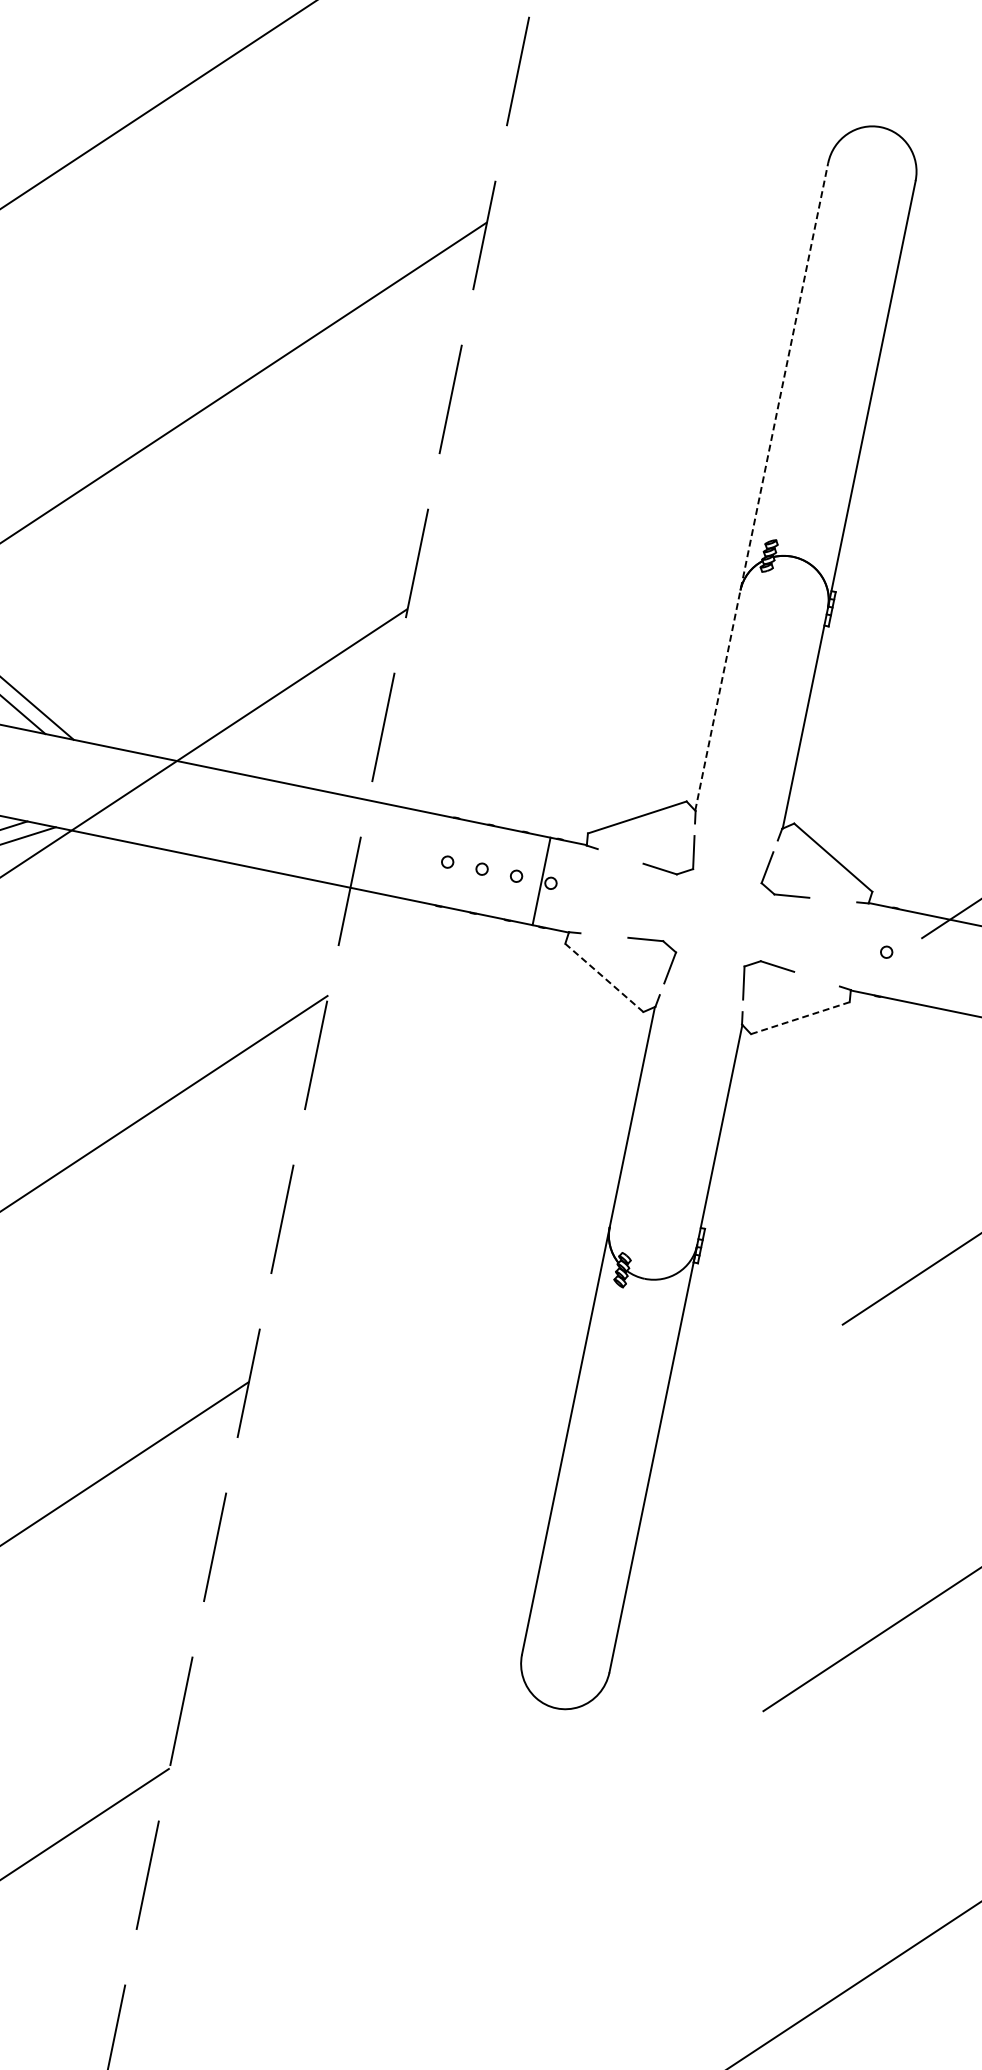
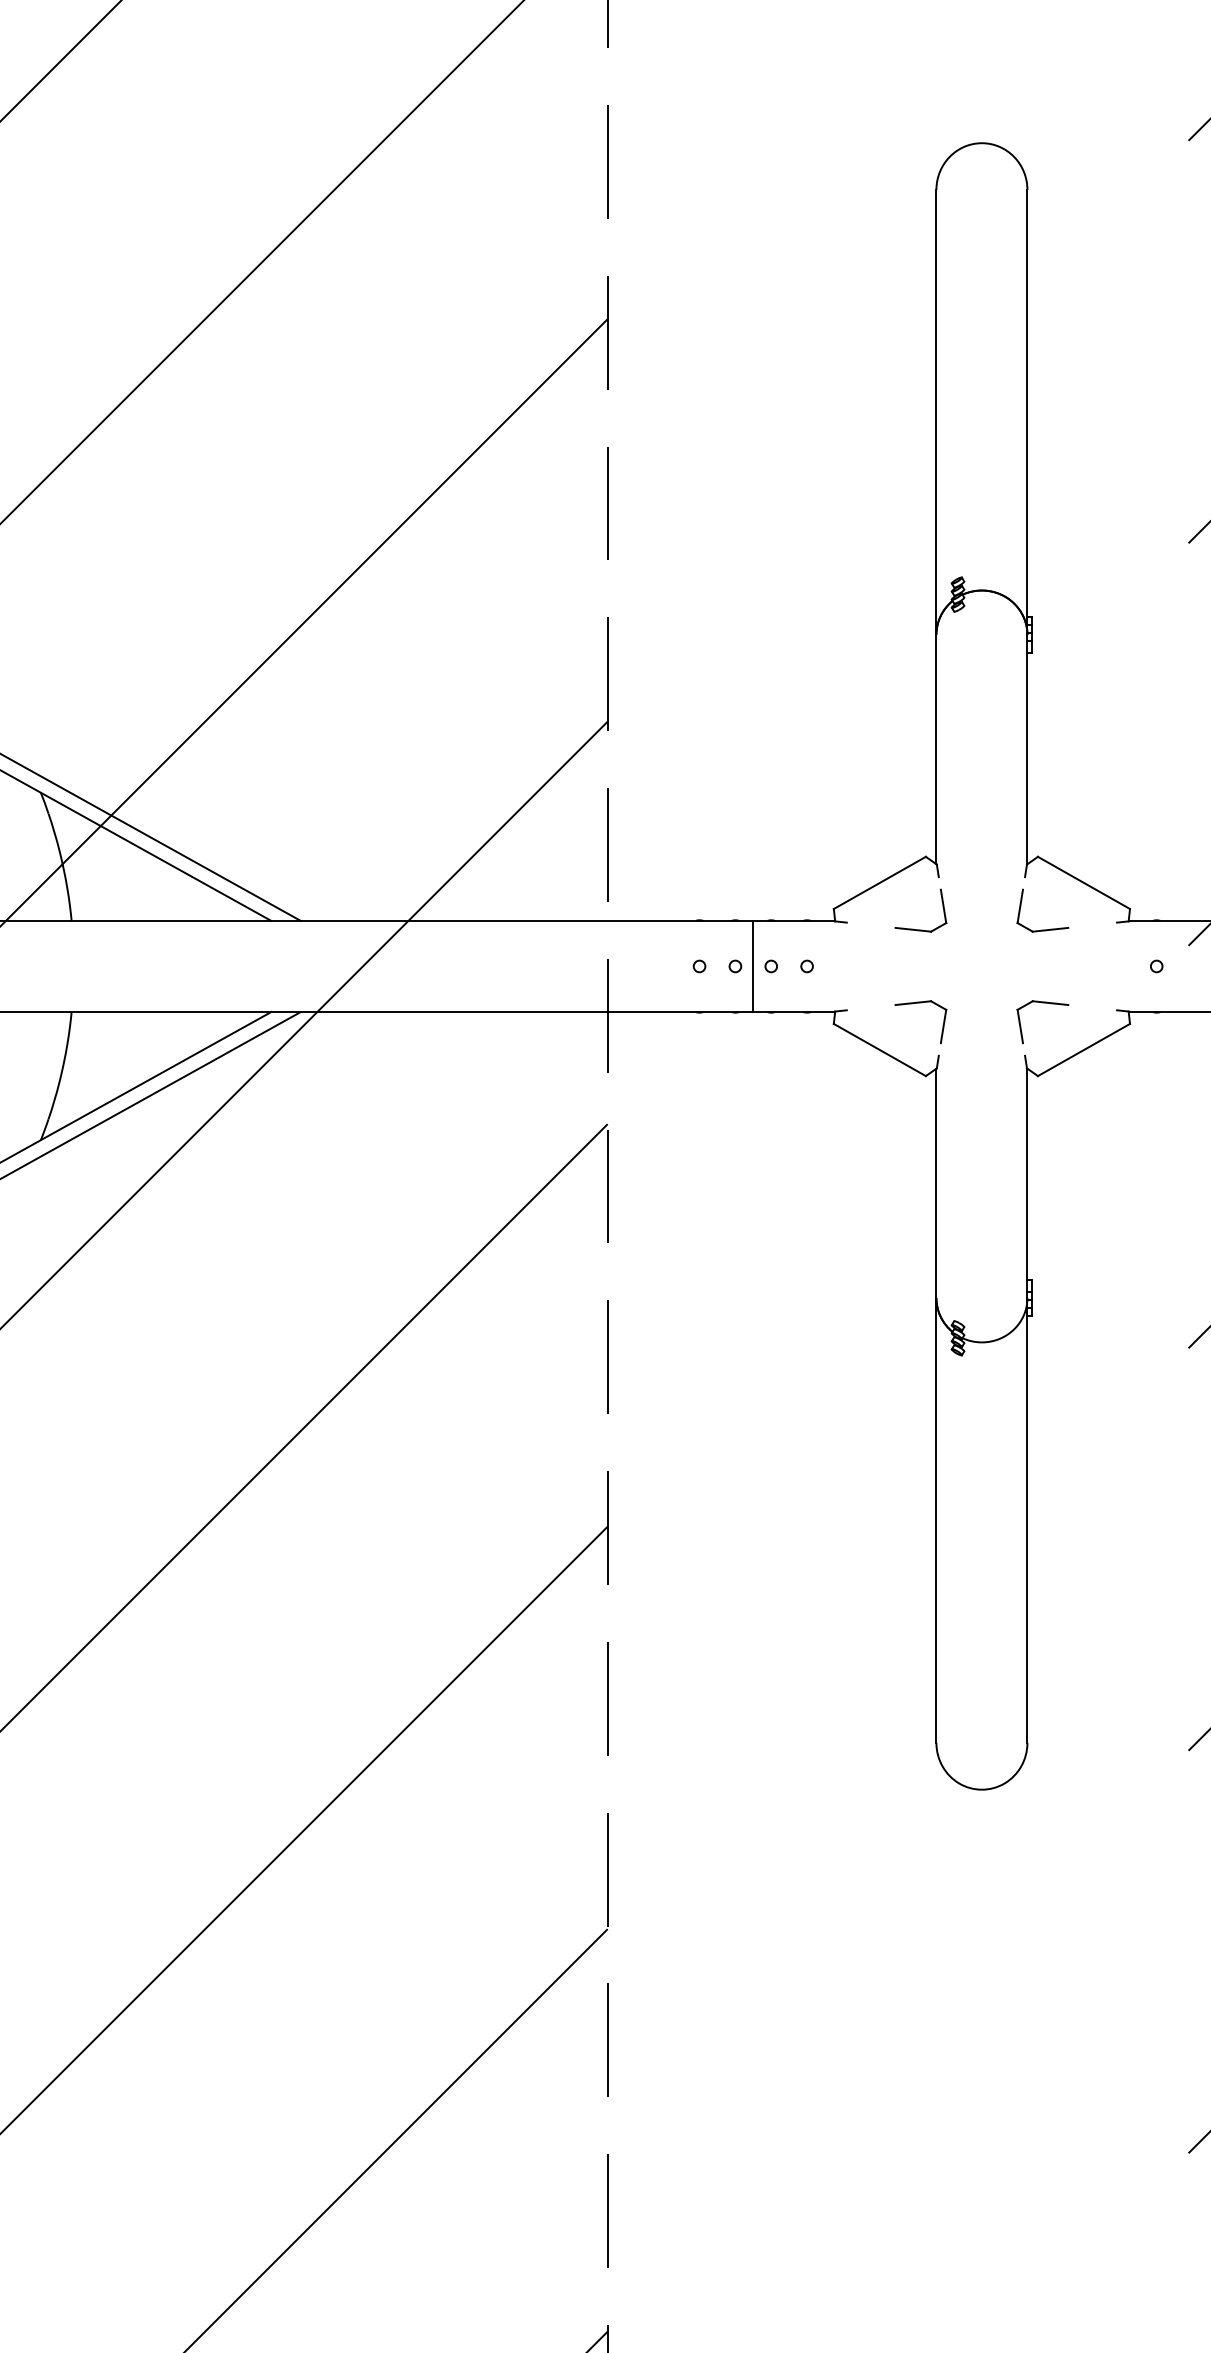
line: (761, 486) -> (936, 526), dashed -> solid
line: (541, 881) -> (753, 966), moved
line: (603, 978) -> (879, 1050), dashed -> solid
line: (799, 1018) -> (1083, 1050), dashed -> solid

